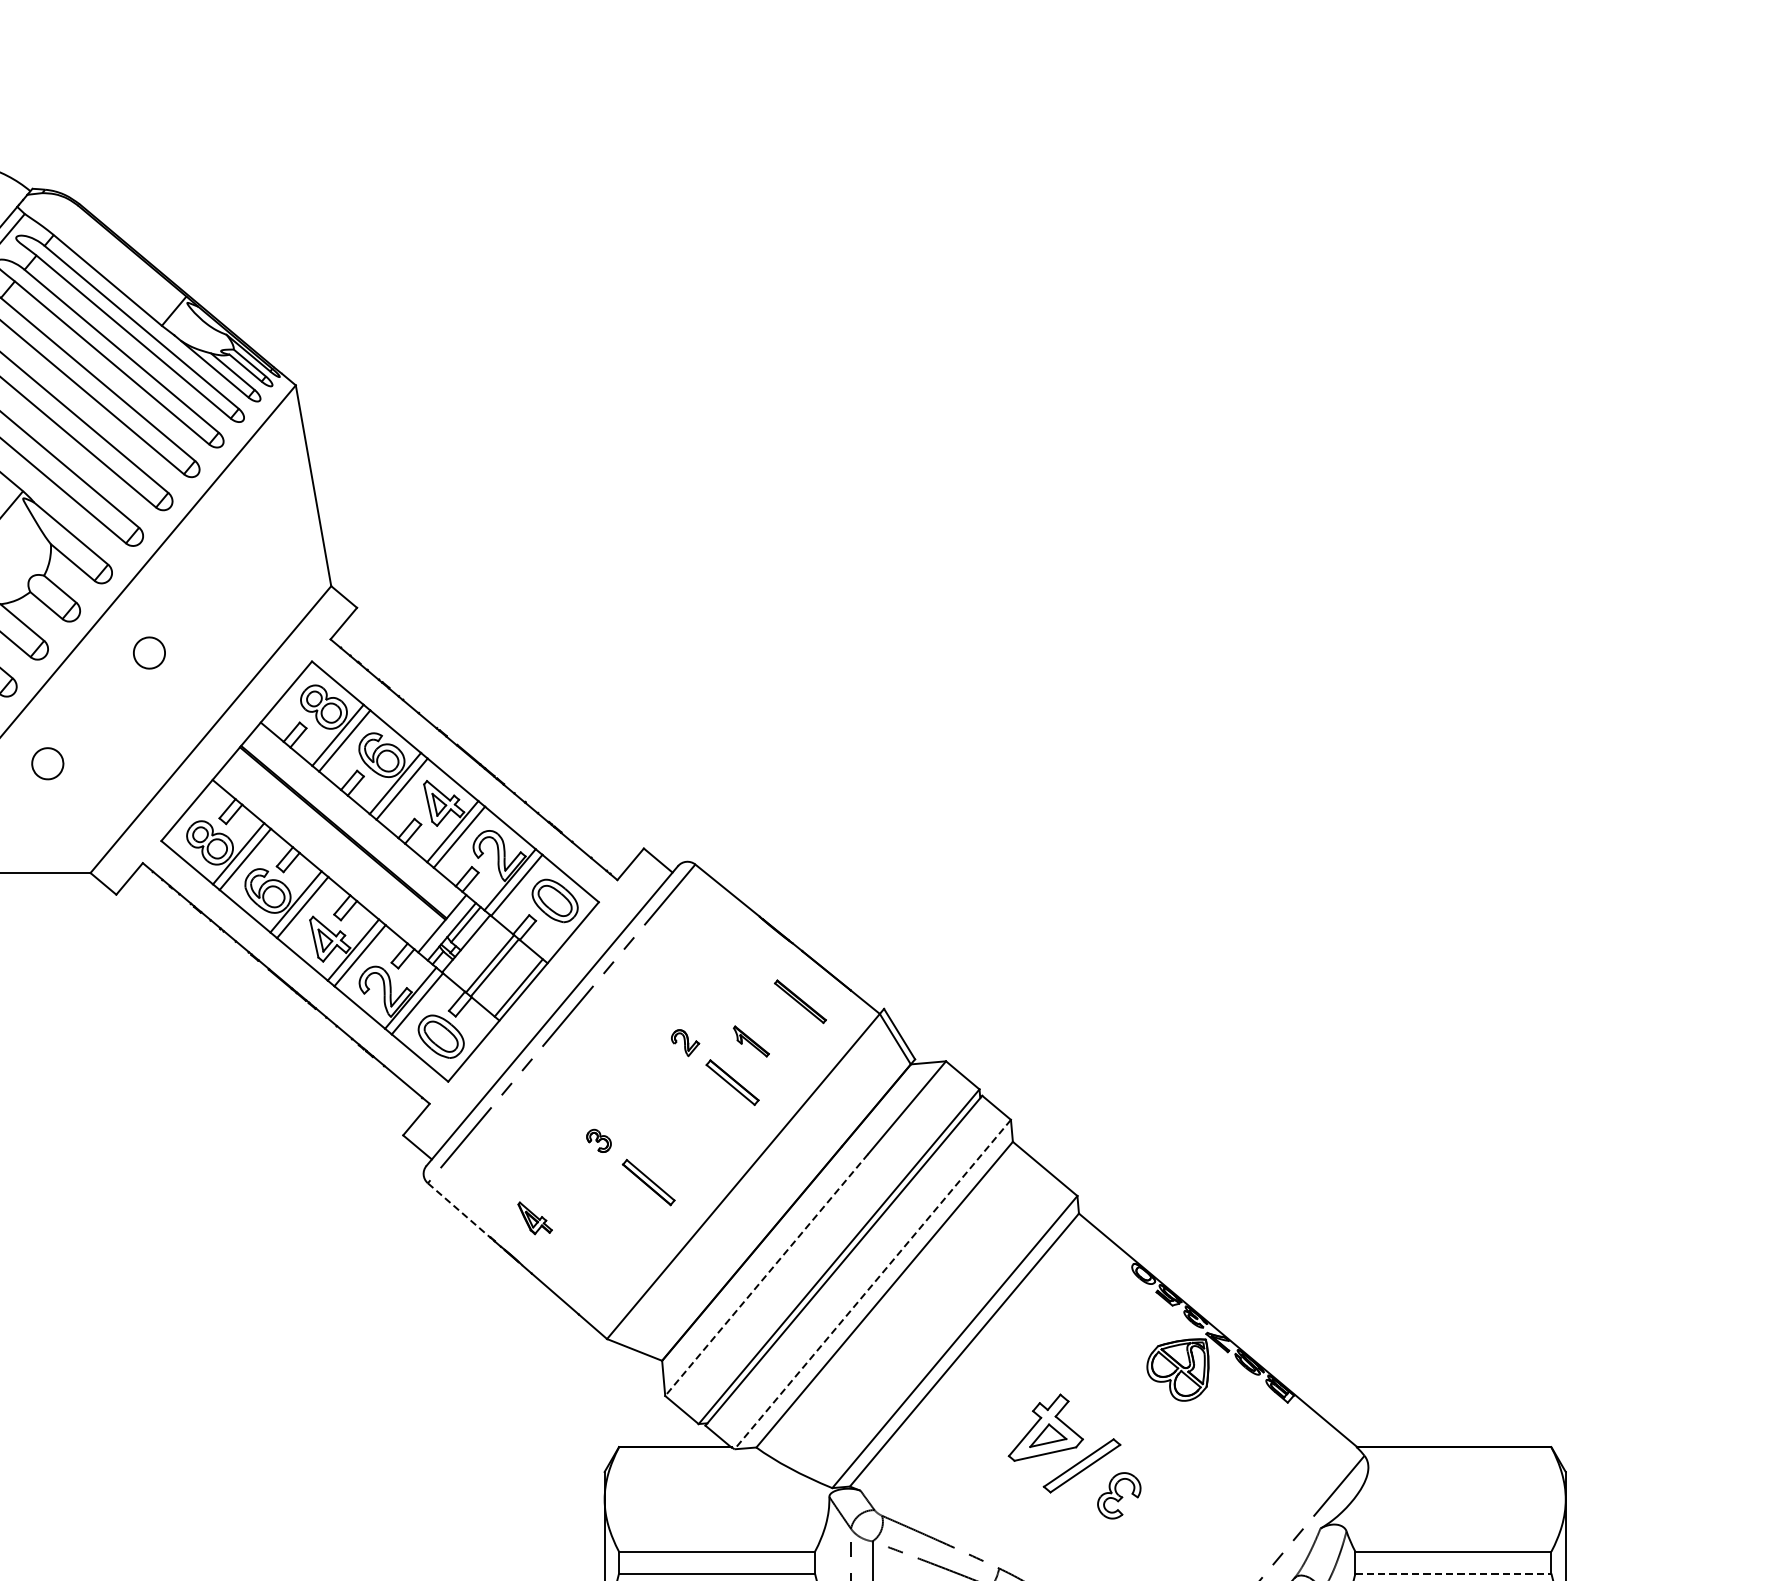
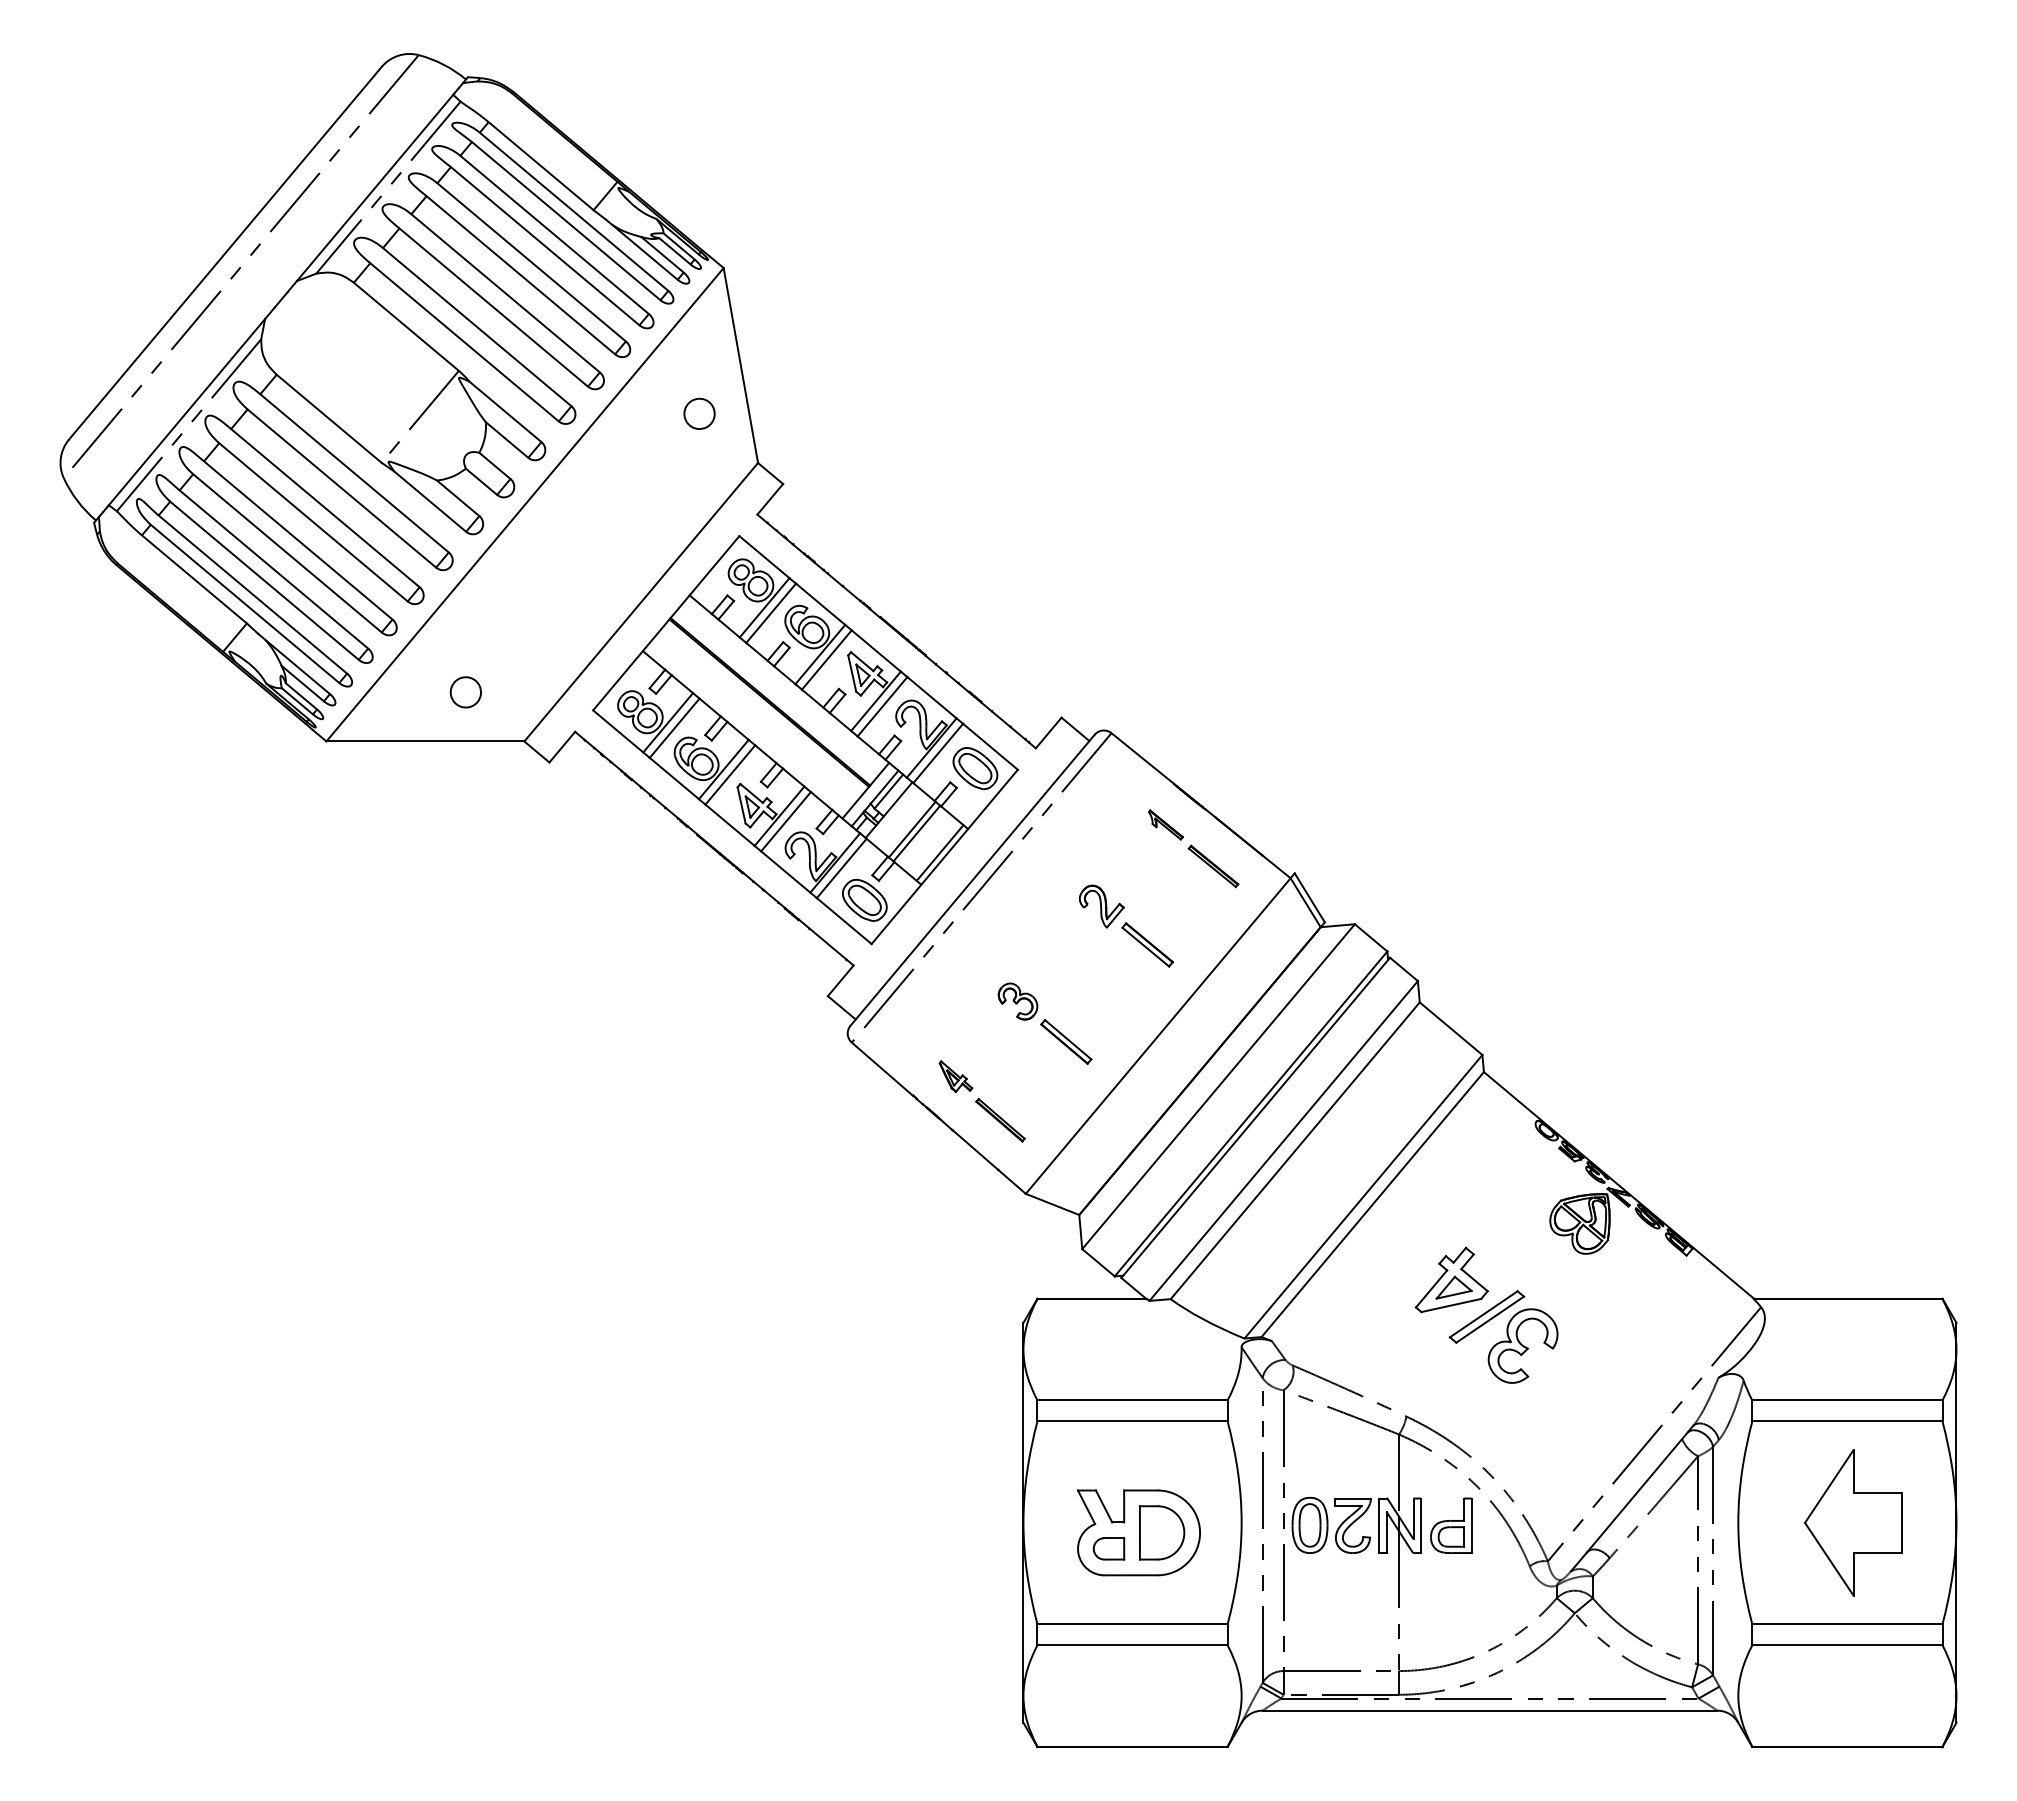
part: (149, 652) -> (699, 413), moved
part: (47, 763) -> (465, 692), moved
part: (750, 1040) -> (1165, 824), moved
part: (685, 1043) -> (1101, 906), size x1.67
part: (598, 1140) -> (1017, 1001), size x1.67
line: (459, 1210) -> (882, 1069), dashed -> solid
part: (581, 1263) -> (1000, 1120), added
line: (766, 1275) -> (1180, 1132), dashed -> solid
line: (872, 1284) -> (1283, 1140), dashed -> solid
part: (1118, 1495) -> (1522, 1345), size x1.67
line: (1453, 1573) -> (1847, 1421), dashed -> solid

